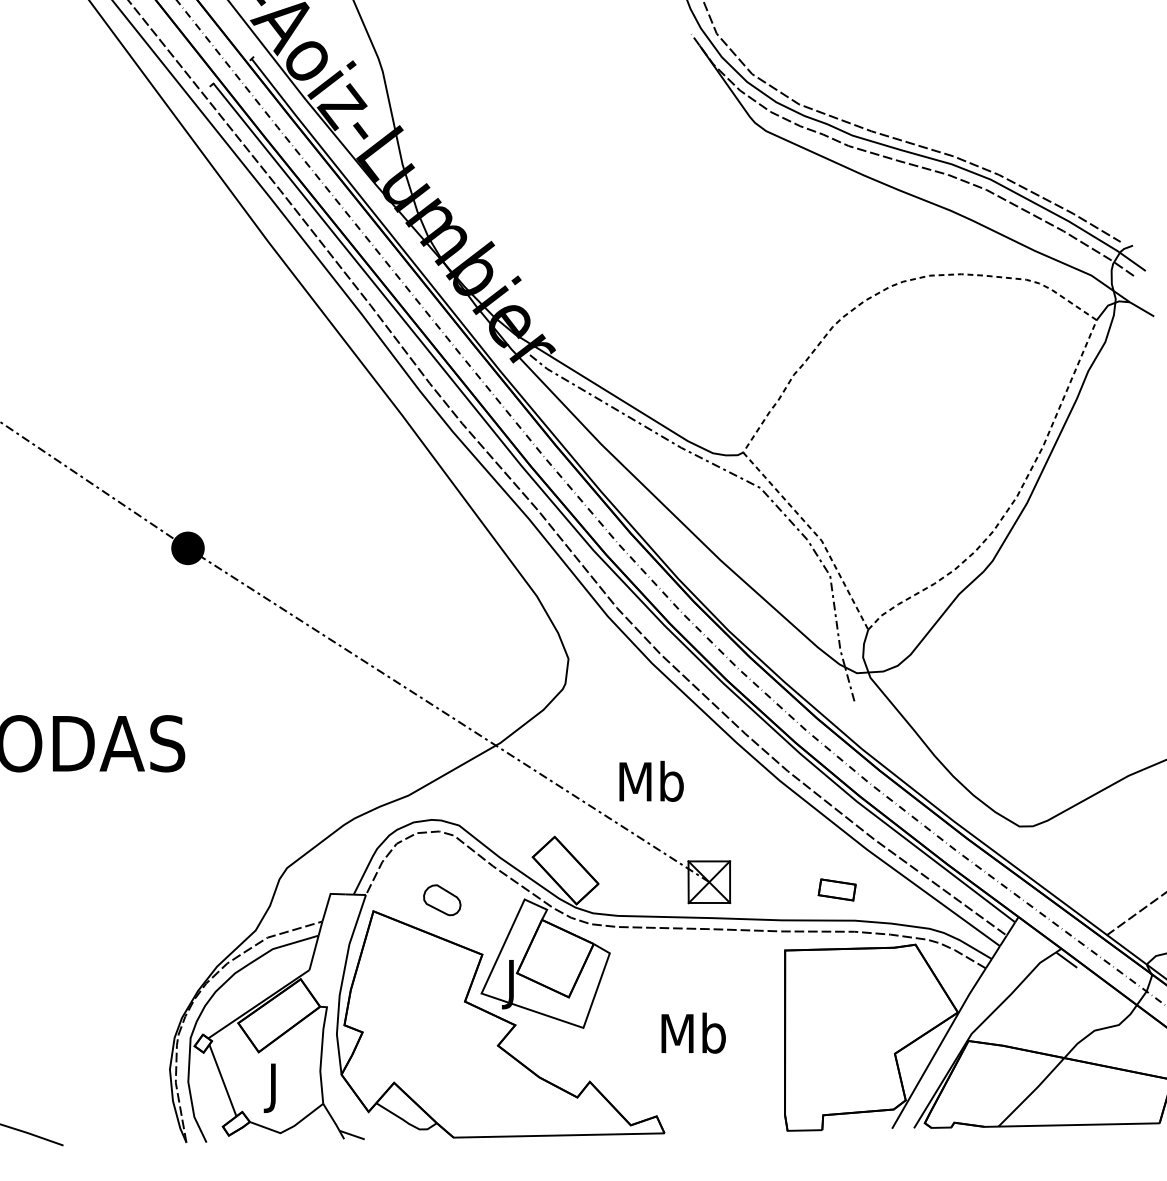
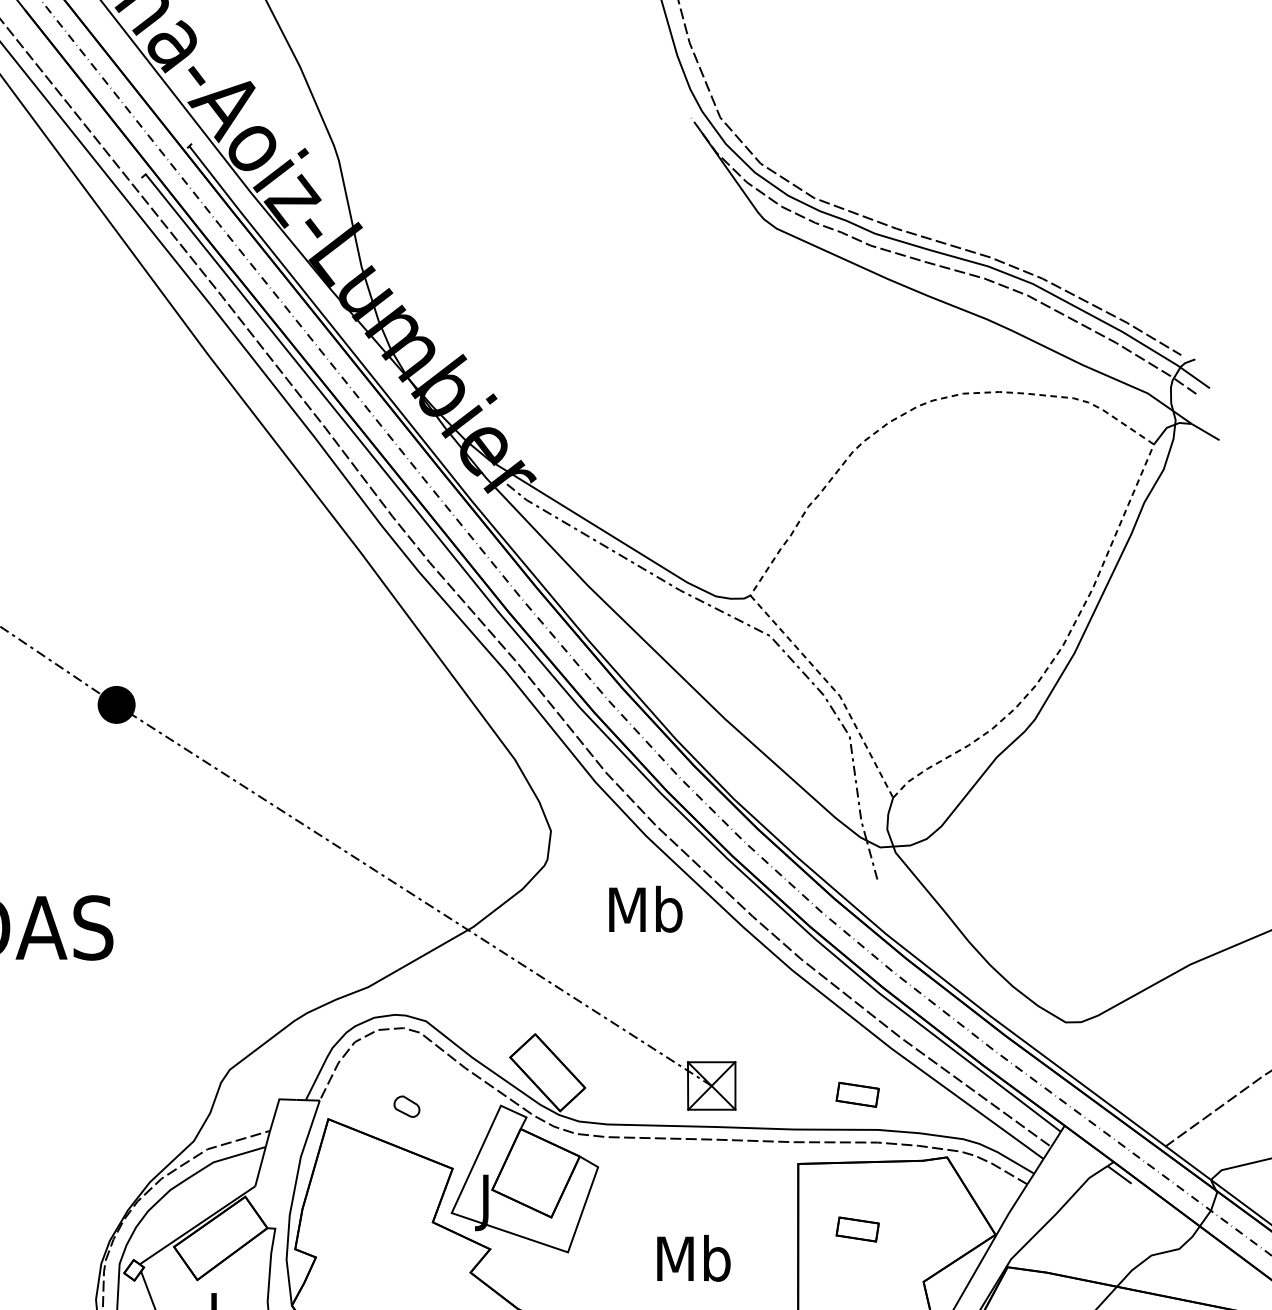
text: (651, 780) -> (645, 908), moved
part: (442, 900) -> (407, 1106), size x0.6
part: (836, 1007) -> (856, 1229), added

